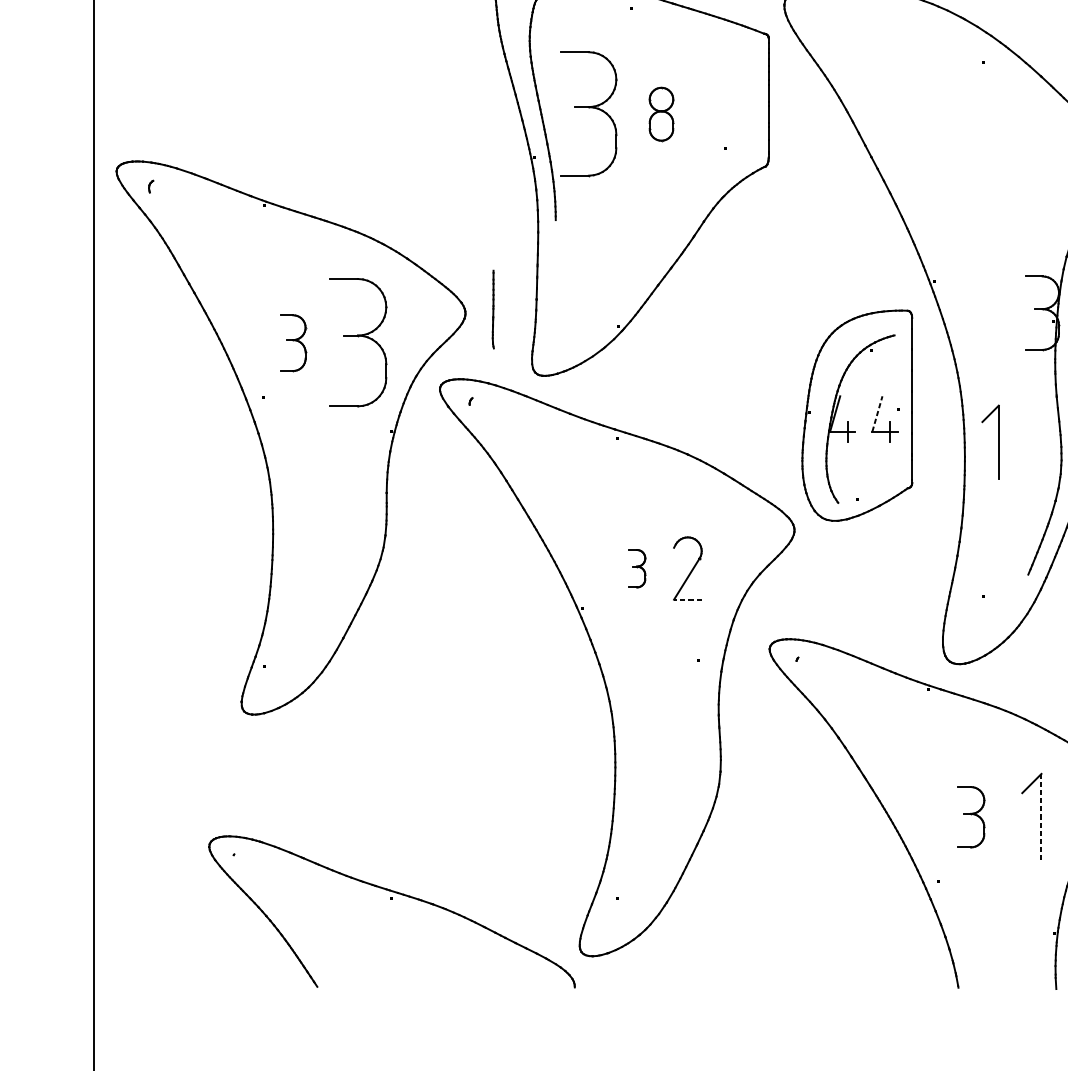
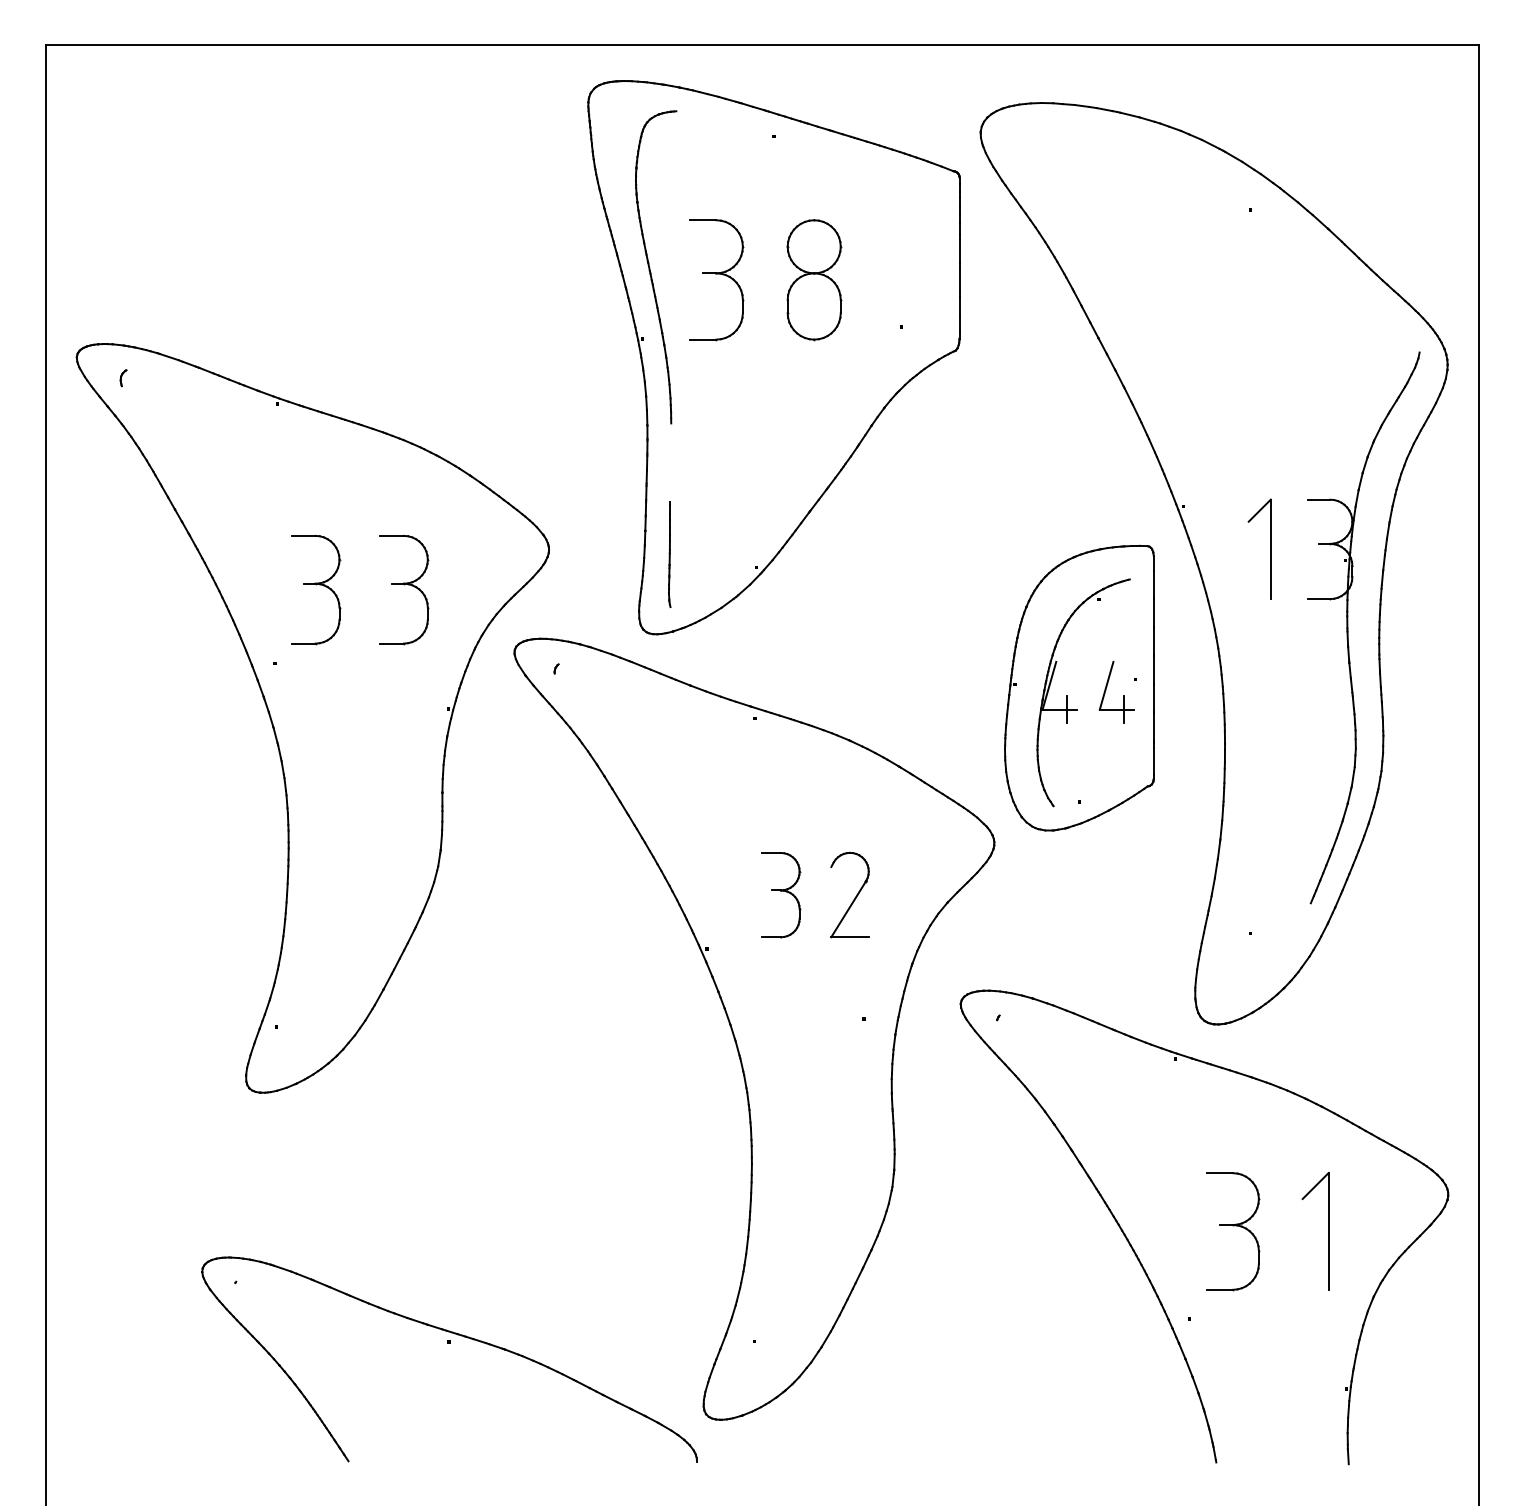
part: (589, 114) -> (716, 280), size x0.71
part: (661, 114) -> (814, 280), size x1.67
part: (493, 309) -> (669, 554), moved
part: (293, 343) -> (316, 590), size x1.43
part: (358, 343) -> (404, 590), size x0.62
line: (877, 413) -> (1106, 685), dashed -> solid
part: (998, 441) -> (1270, 548), moved
part: (637, 568) -> (781, 895), size x1.67
line: (688, 599) -> (850, 937), dashed -> solid
line: (1041, 816) -> (1328, 1230), dashed -> solid
part: (971, 817) -> (1233, 1231), size x1.43

